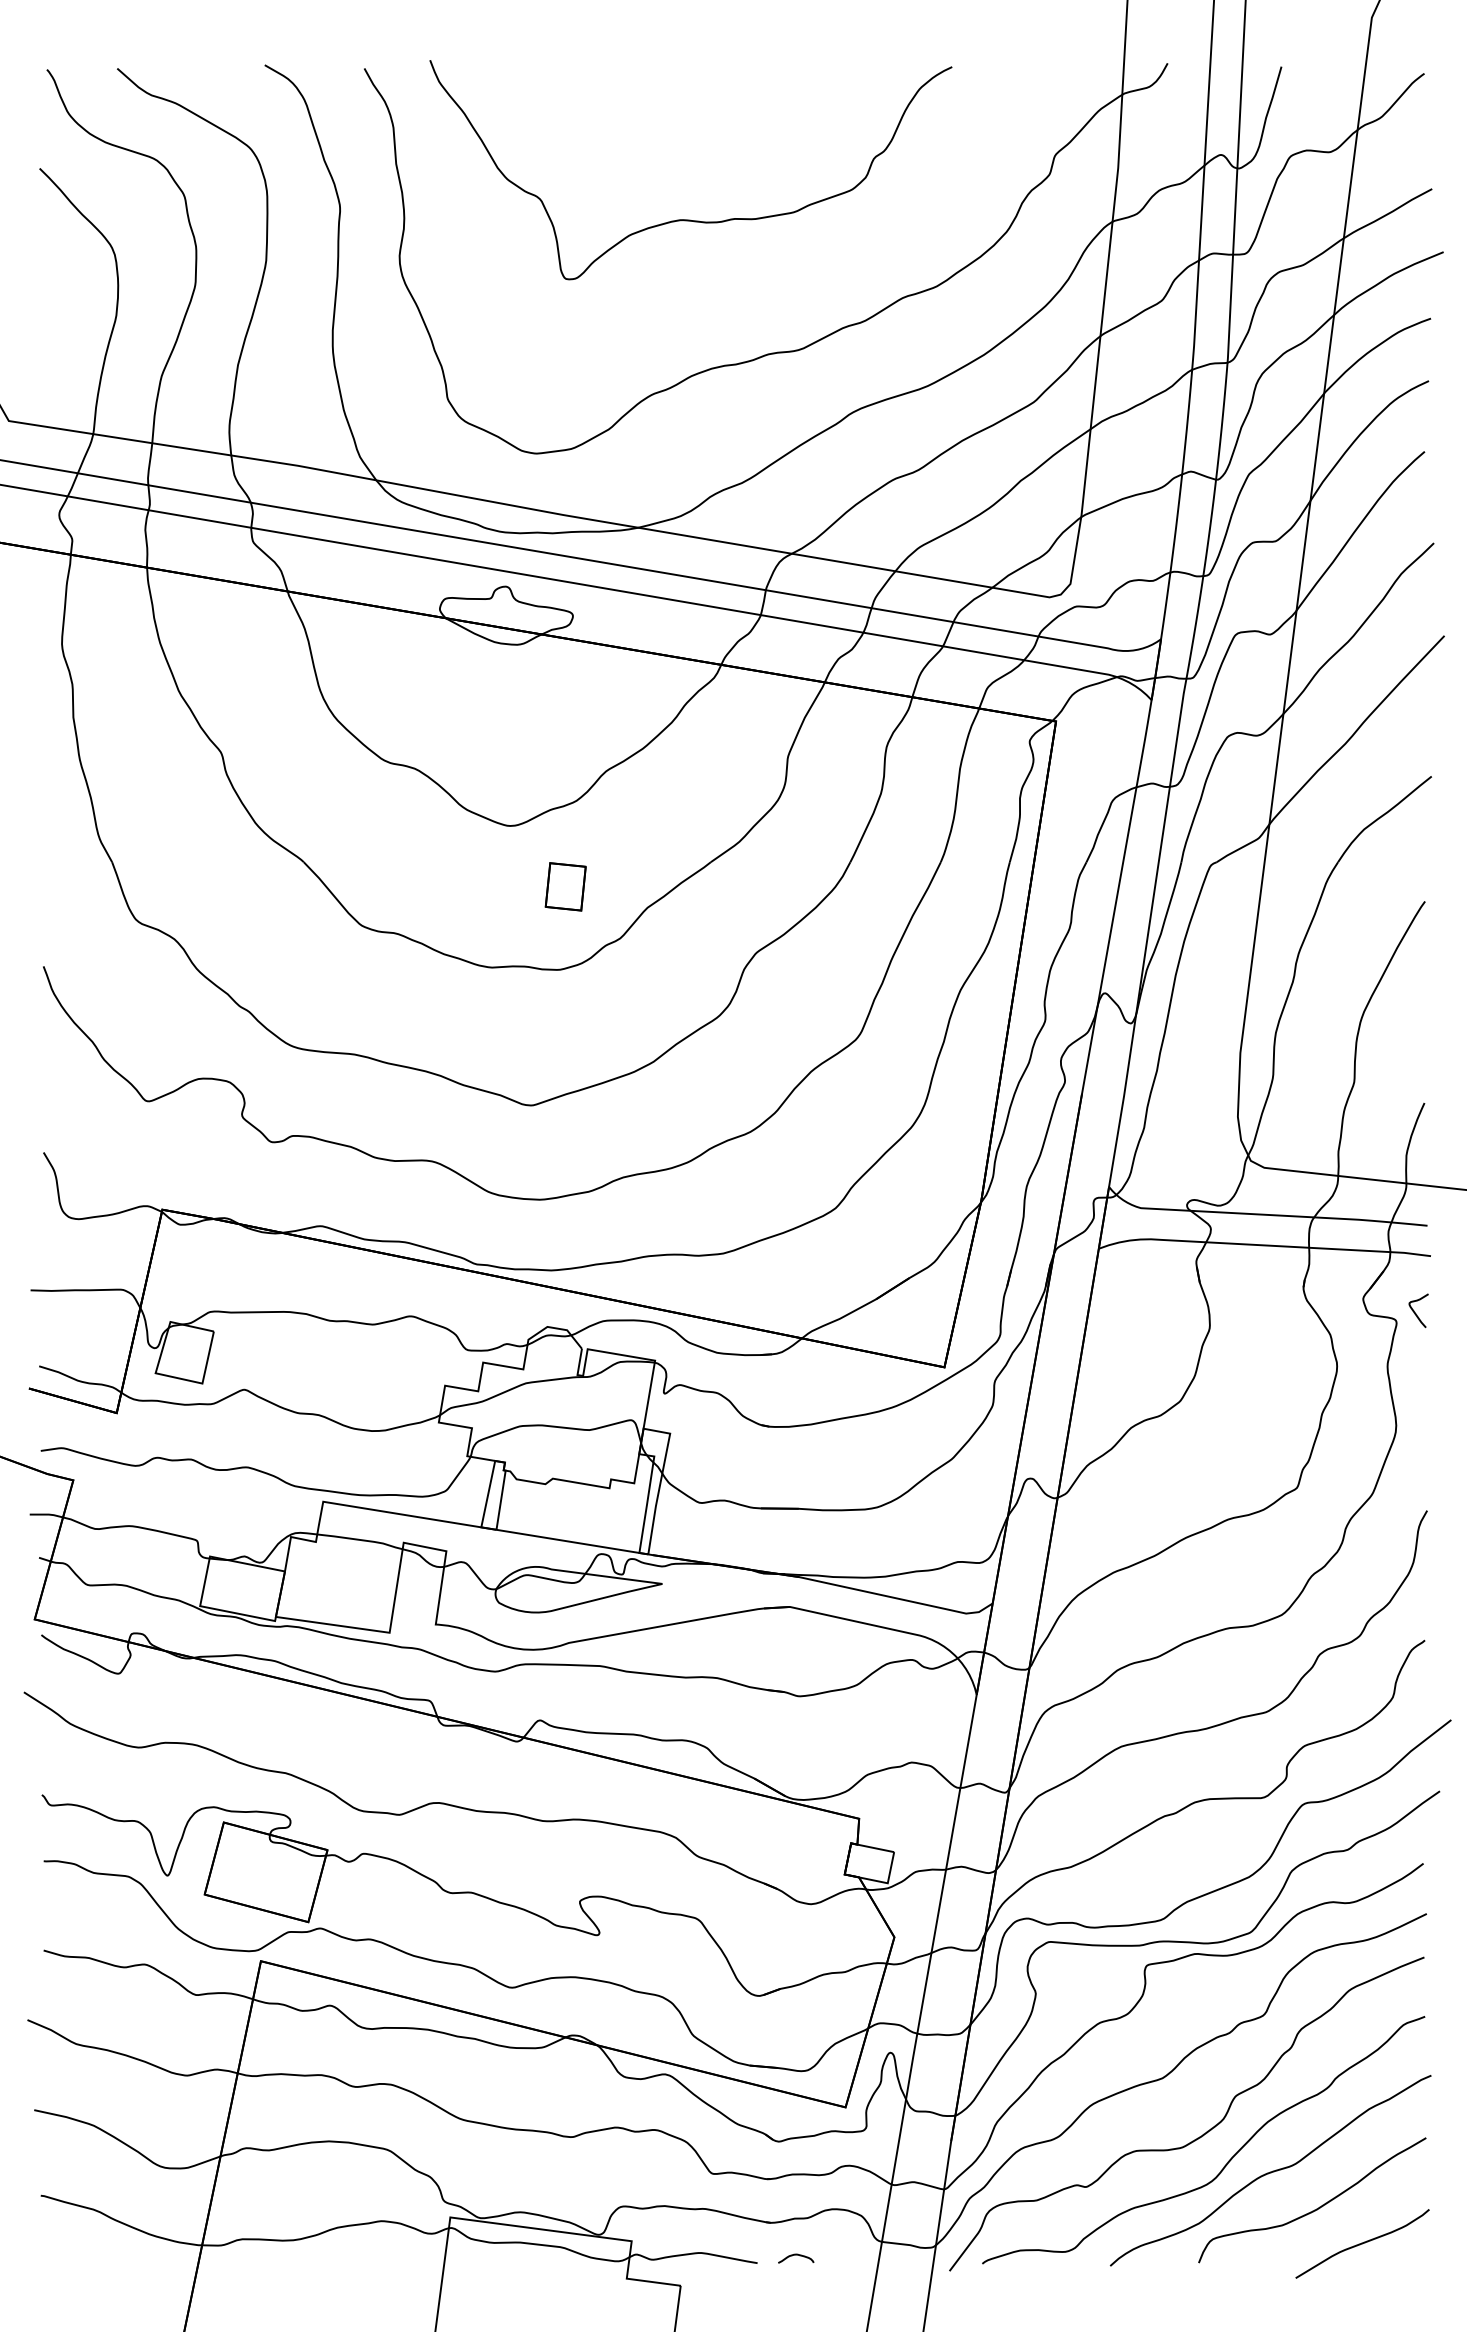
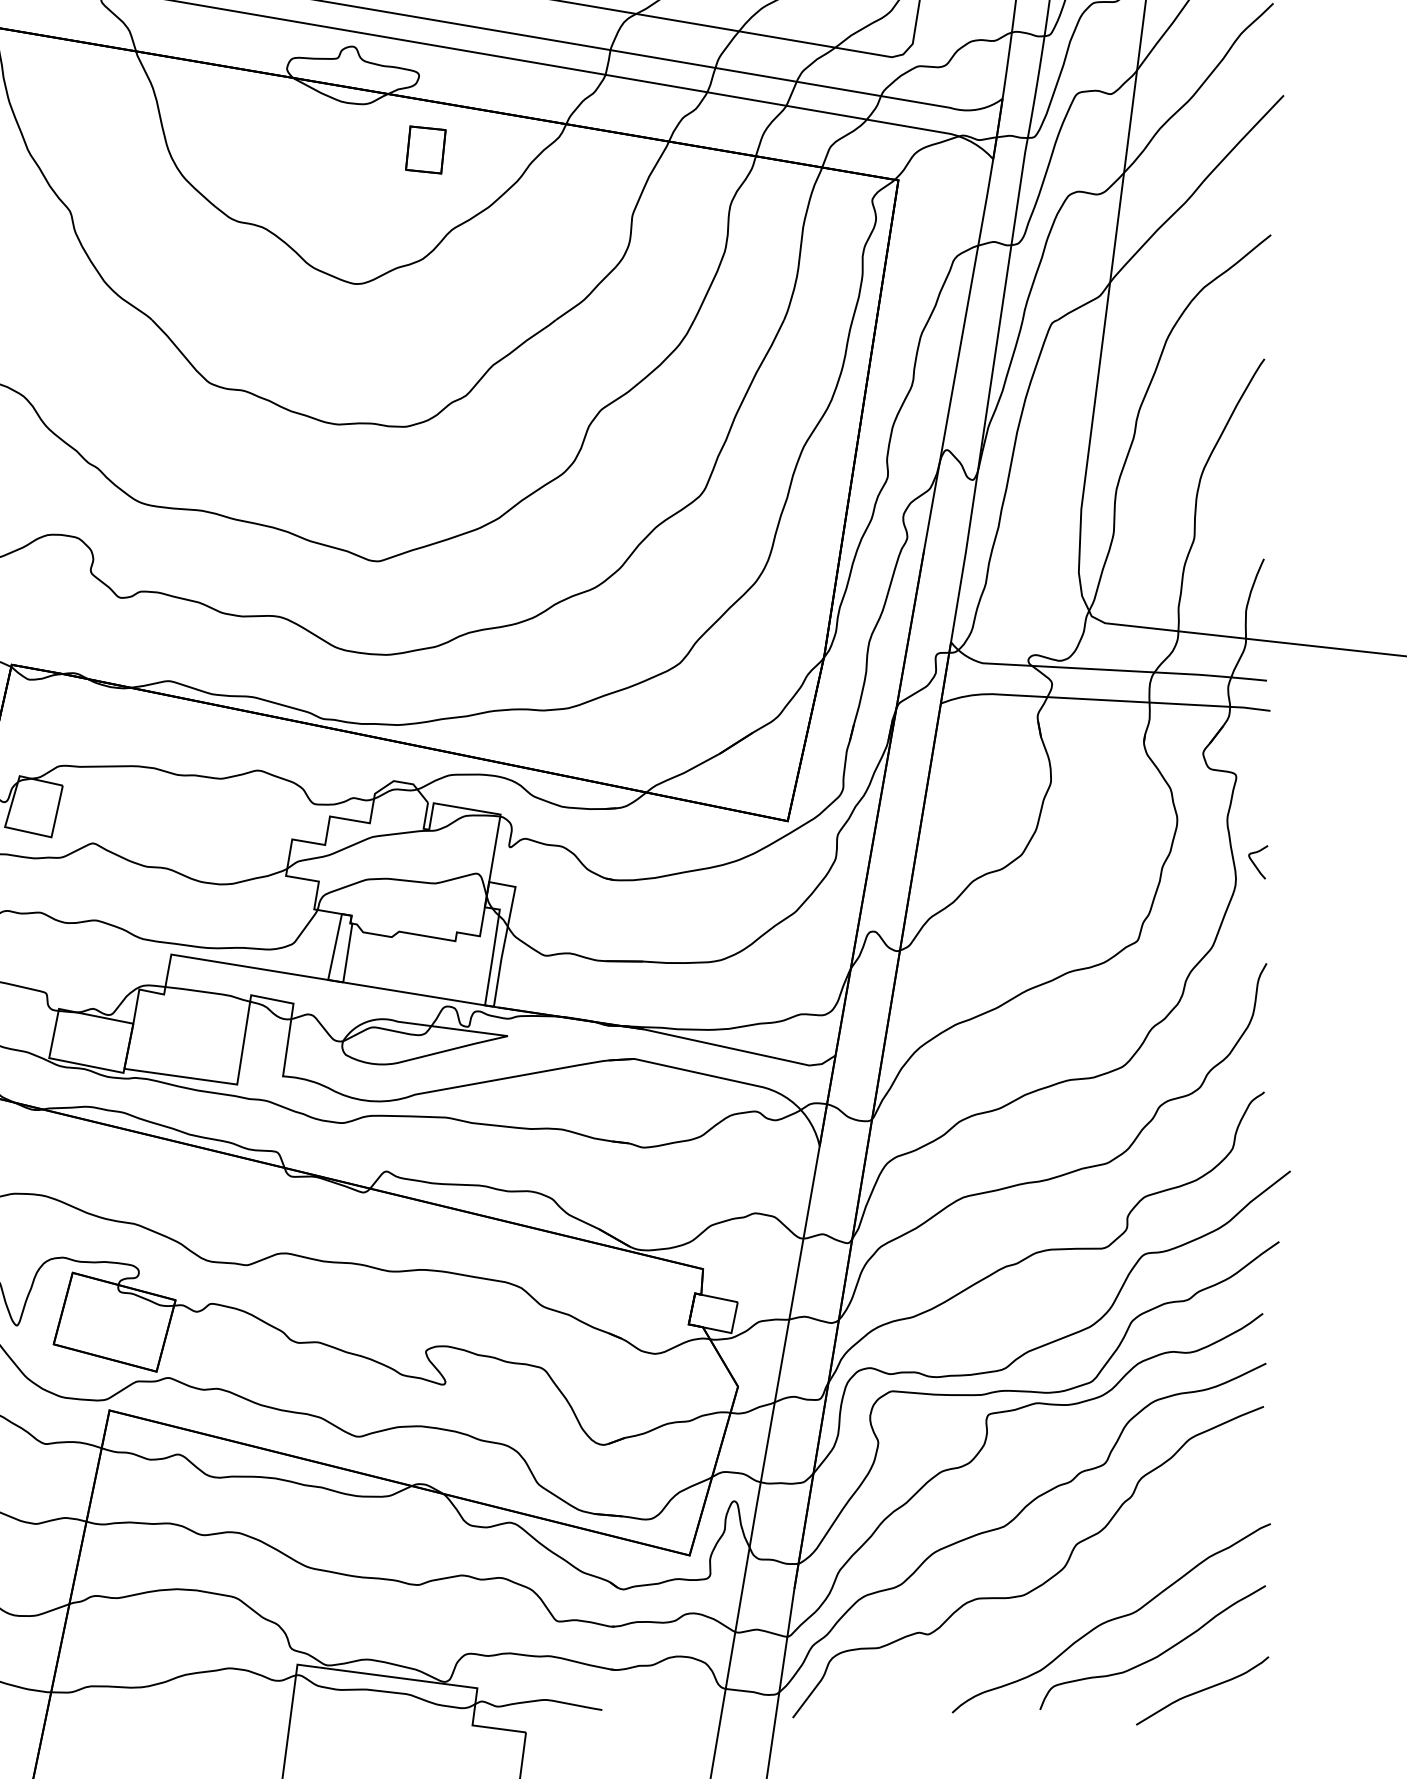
part: (565, 886) -> (425, 149), moved
curve: (1415, 1312) -> (1255, 864), moved
curve: (1227, 2161) -> (1068, 1609), removed
curve: (796, 2255) -> (640, 1702), removed

